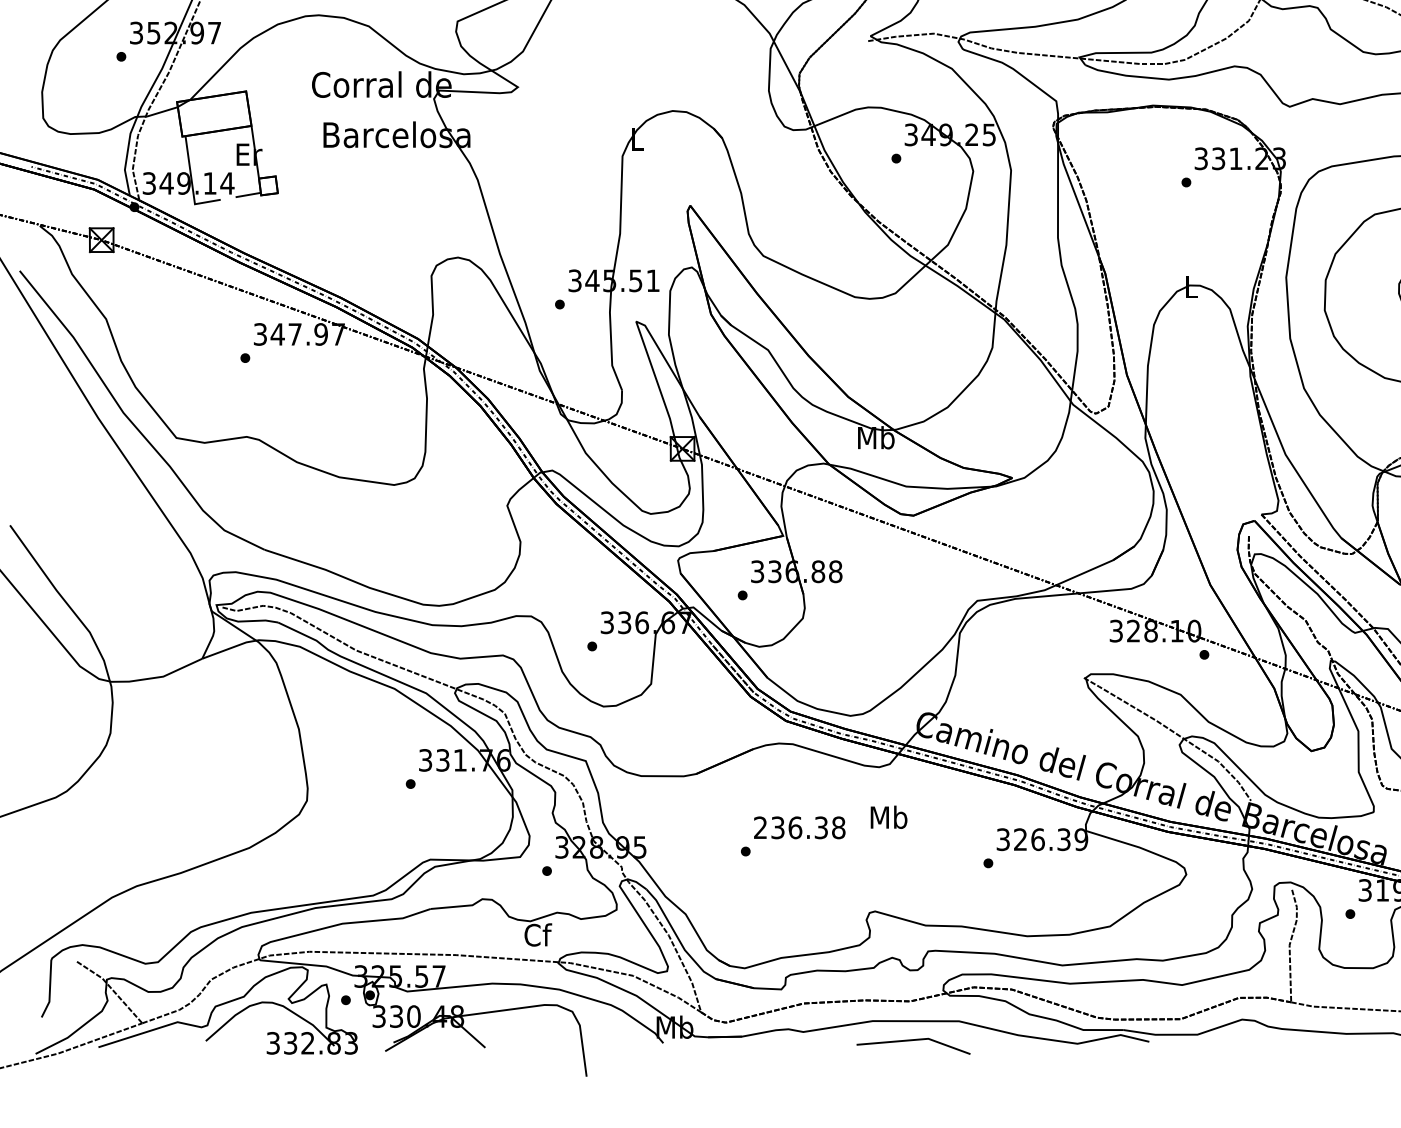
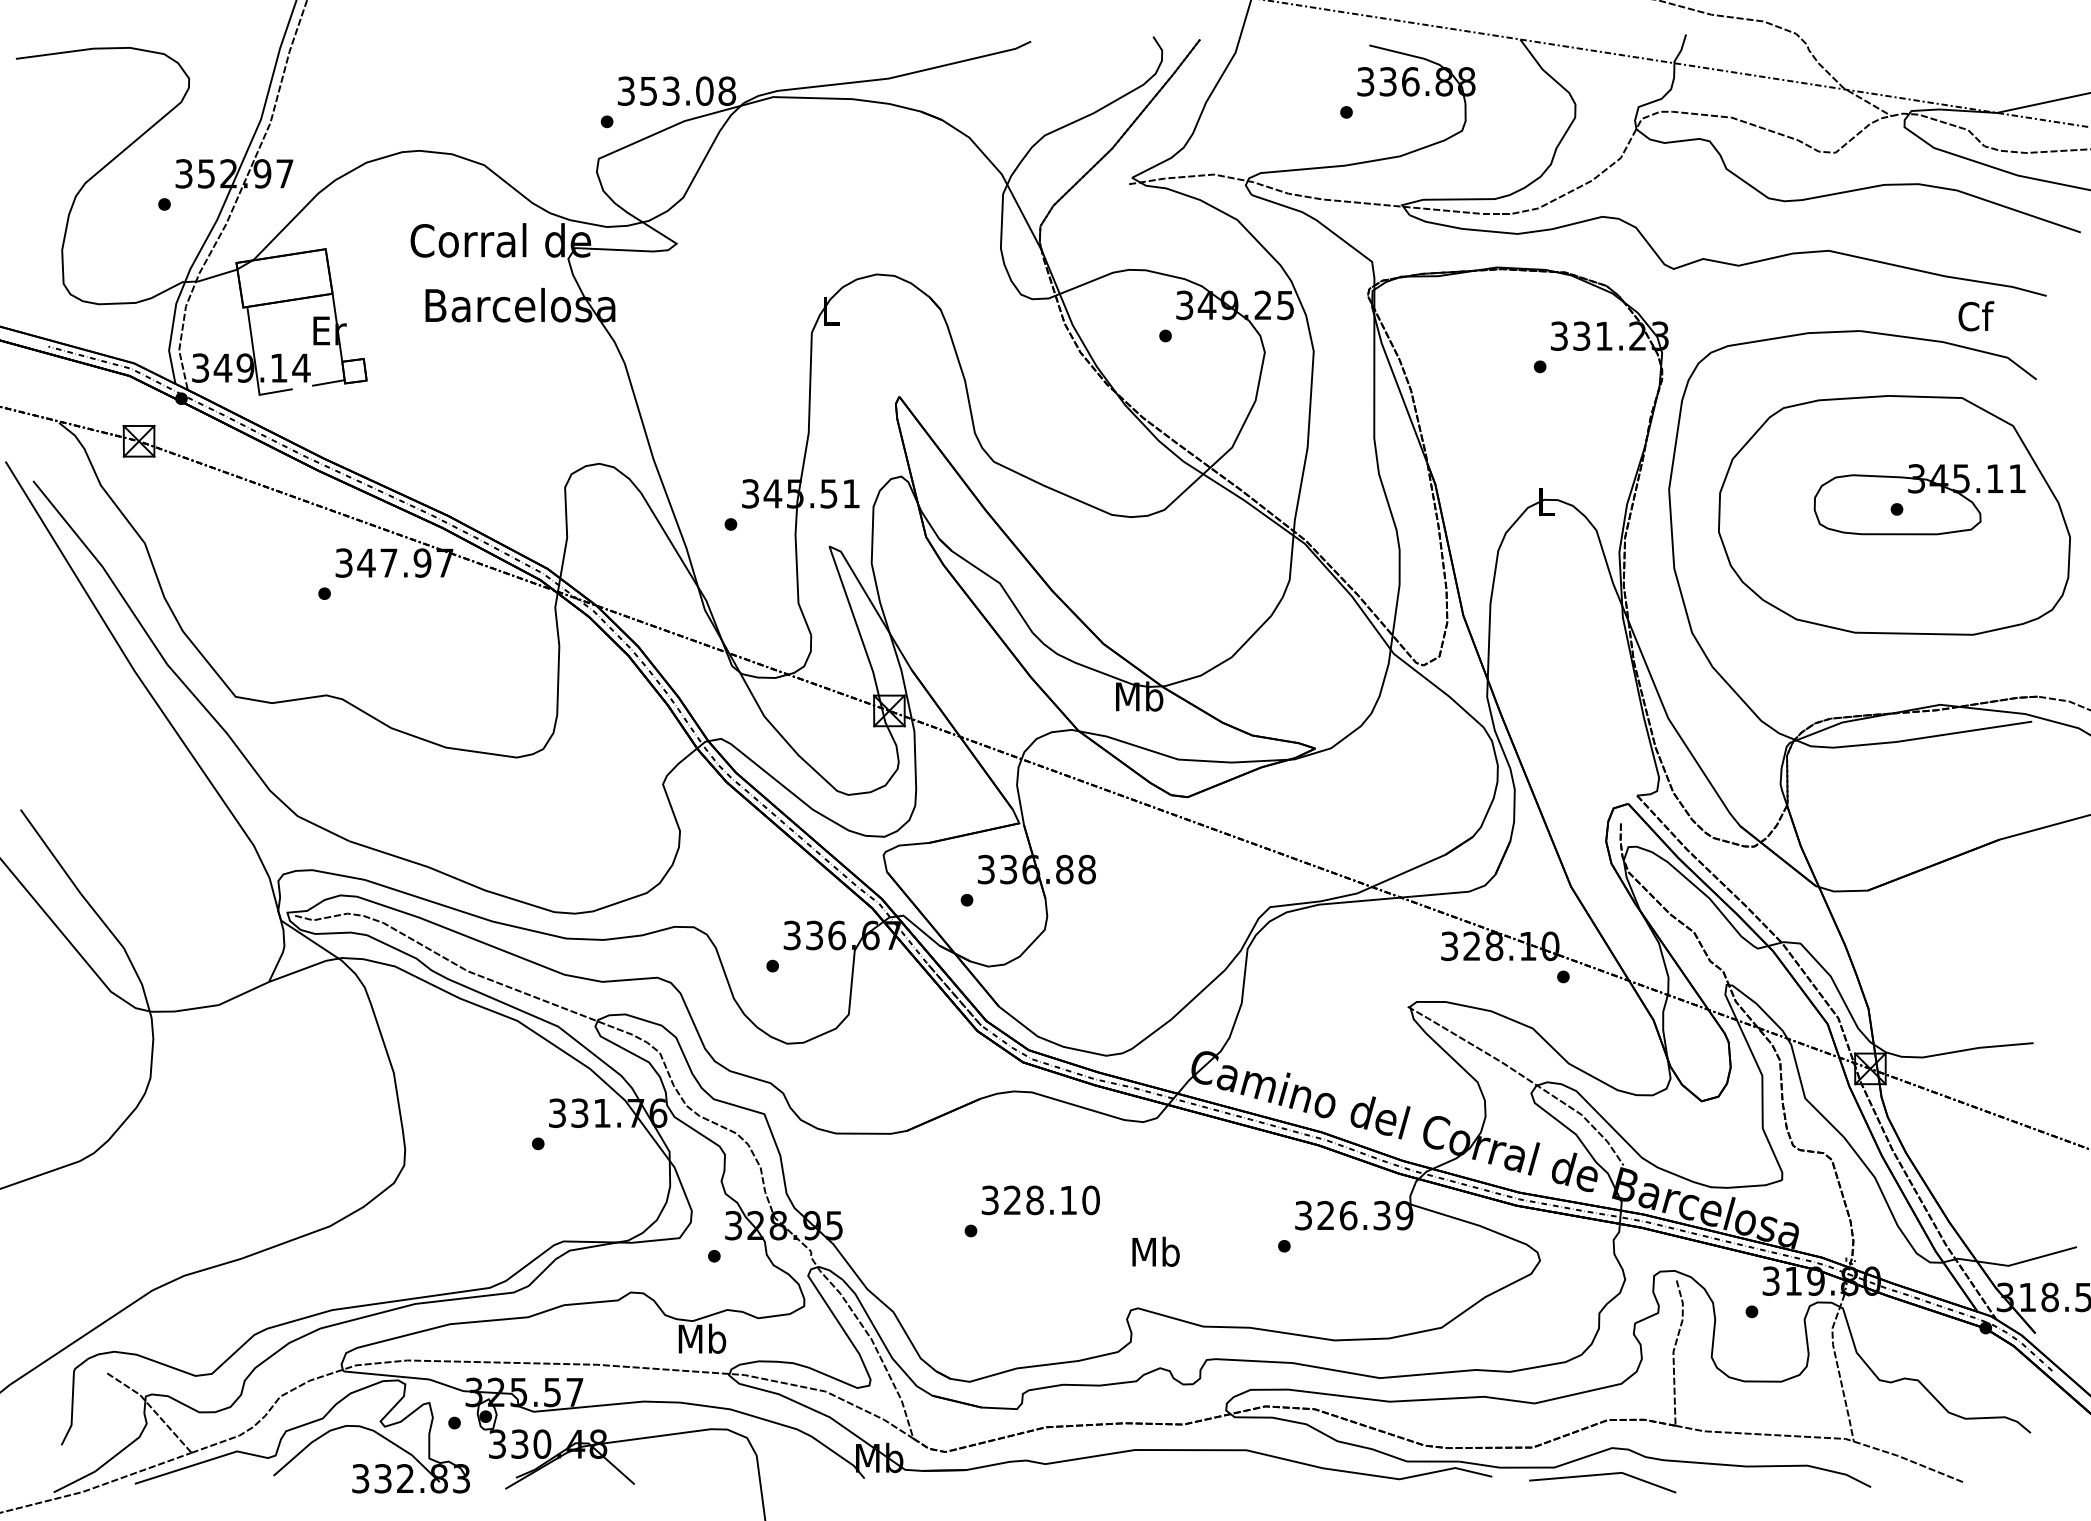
text: (888, 817) -> (1155, 1251), moved
text: (799, 827) -> (1040, 1200), 236.38 -> 328.10
text: (537, 934) -> (702, 1338), Cf -> Mb
line: (913, 1040) -> (1602, 1475), moved

